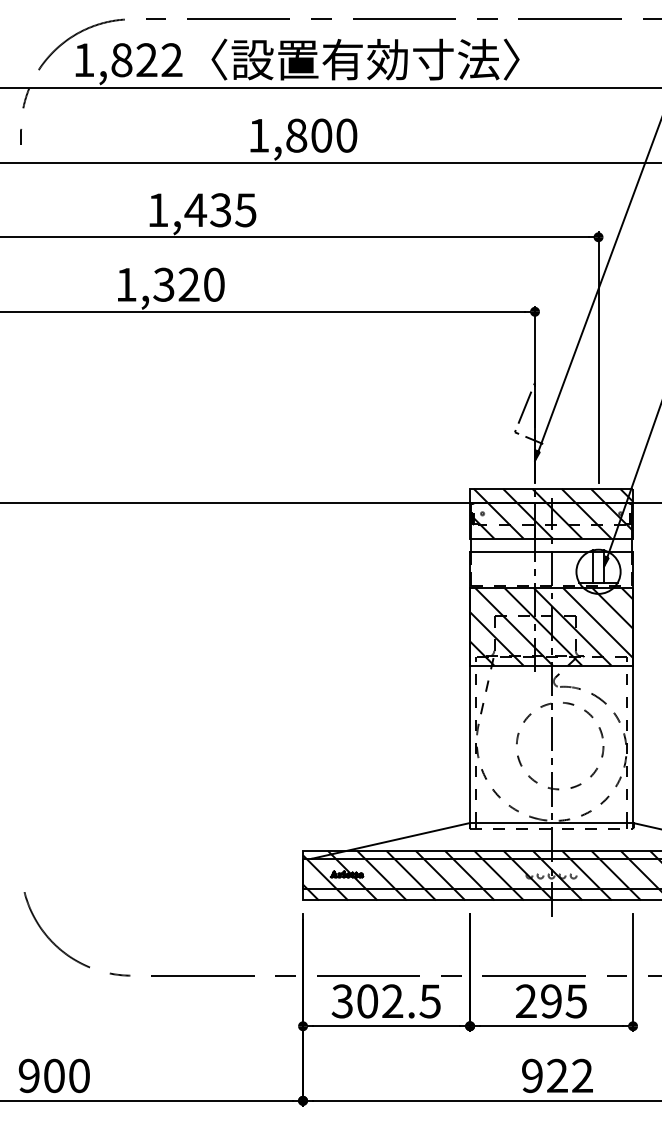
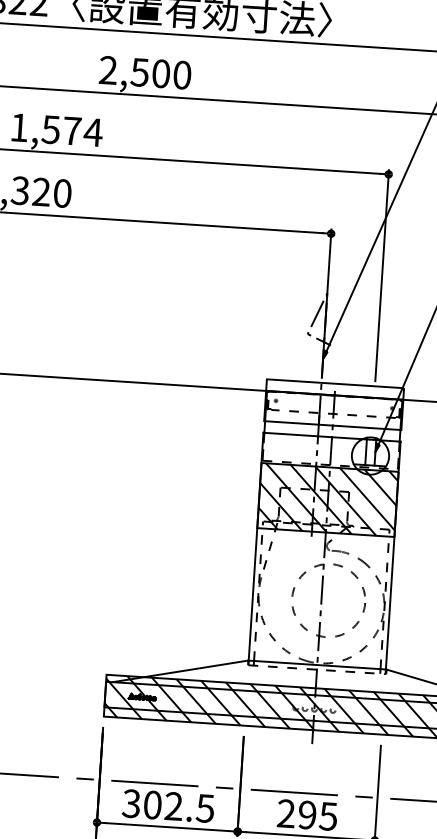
text: (277, 135) -> (123, 71), 1,800 -> 2,500
text: (220, 210) -> (71, 131), 1,435 -> 1,574
hatch: (551, 513) -> (334, 404), removed

